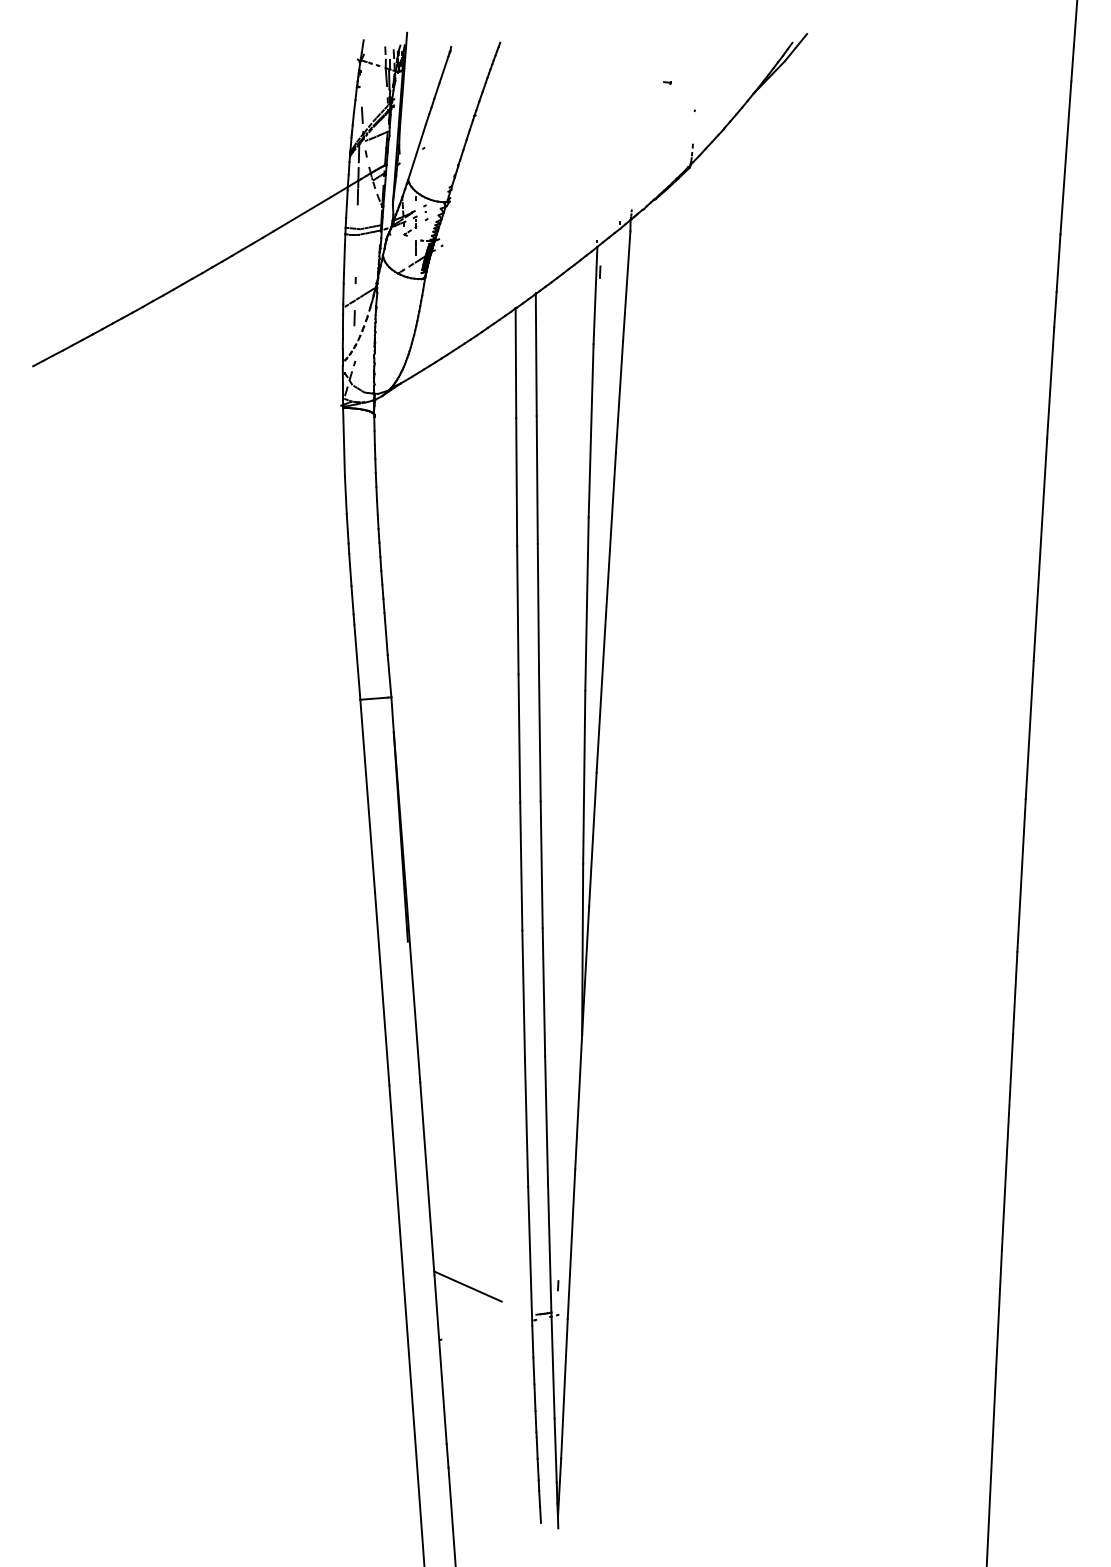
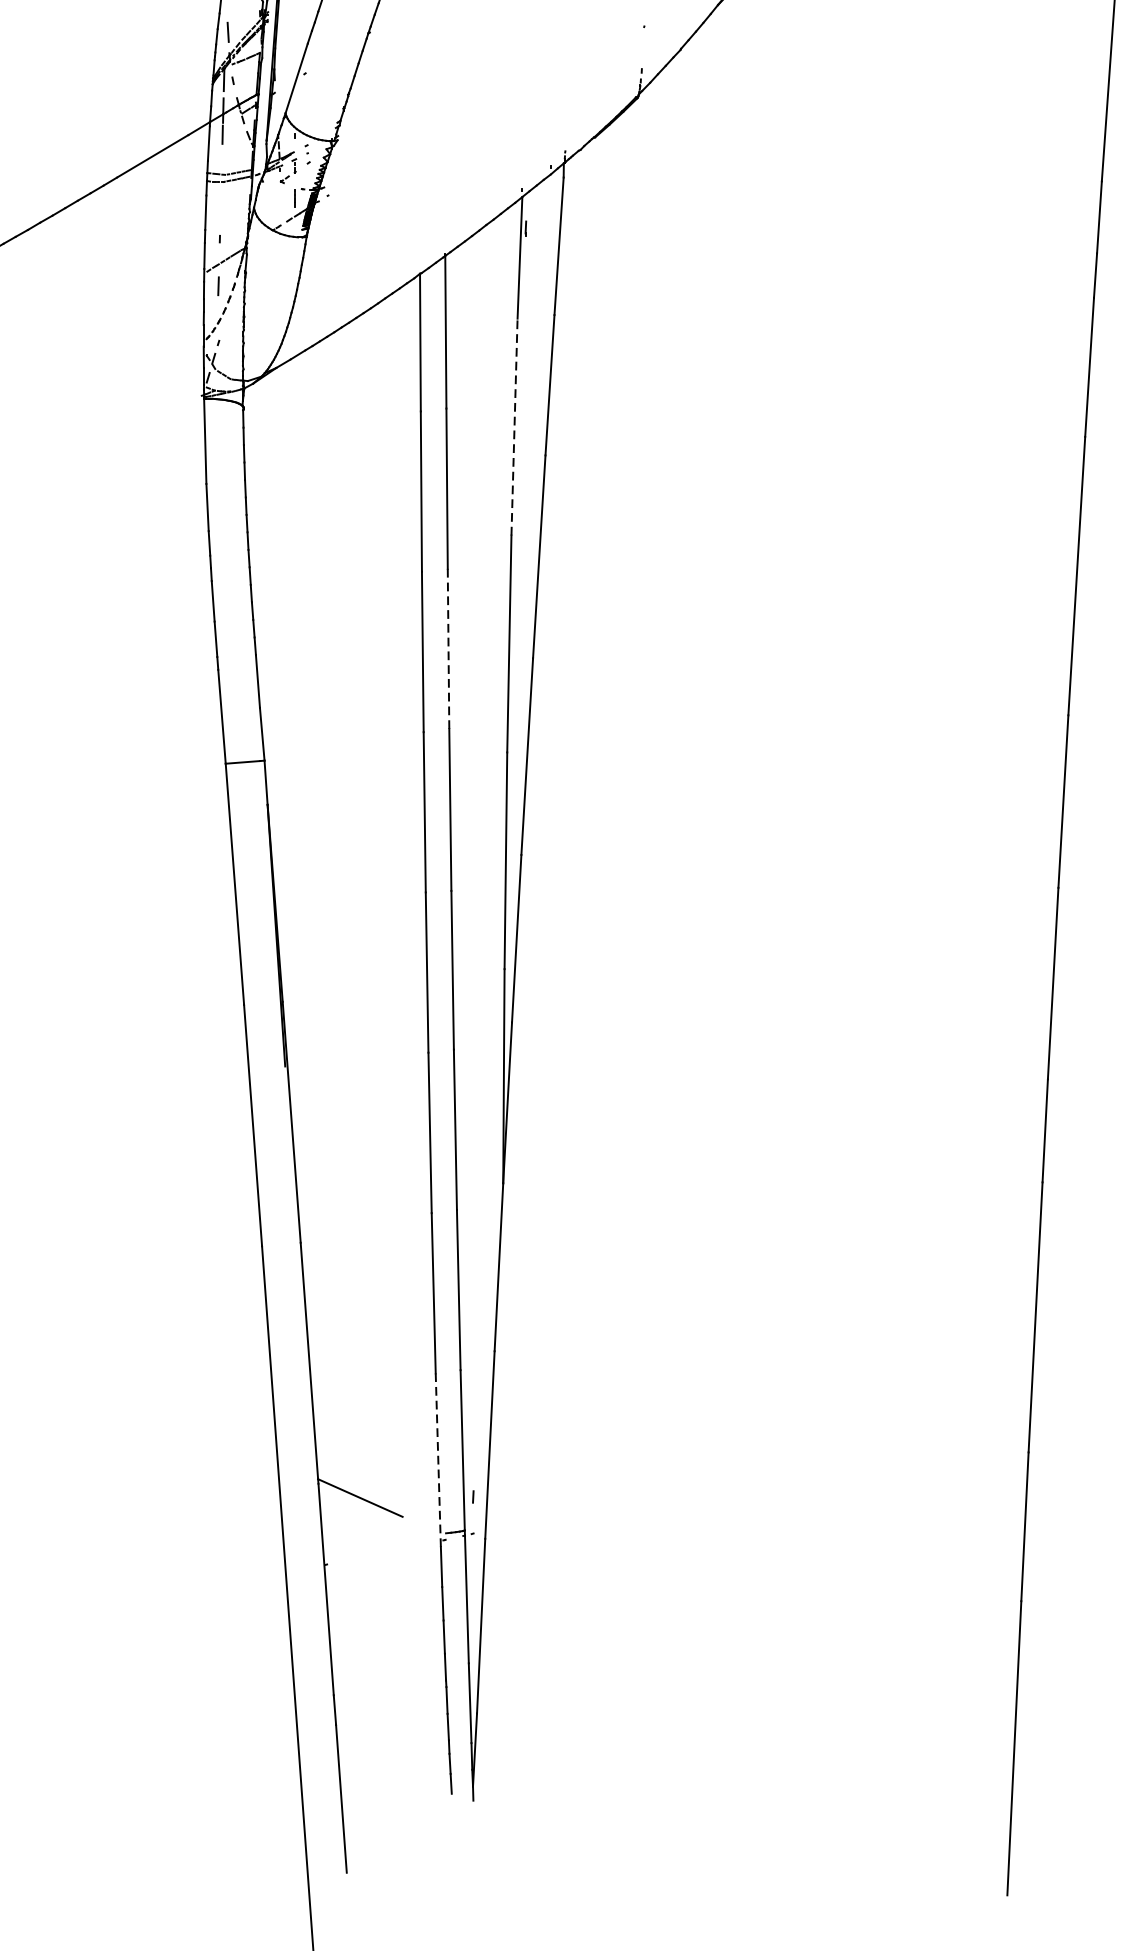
line: (591, 430) -> (514, 426), solid -> dashed
line: (538, 608) -> (448, 649), solid -> dashed
line: (530, 1255) -> (438, 1459), solid -> dashed

